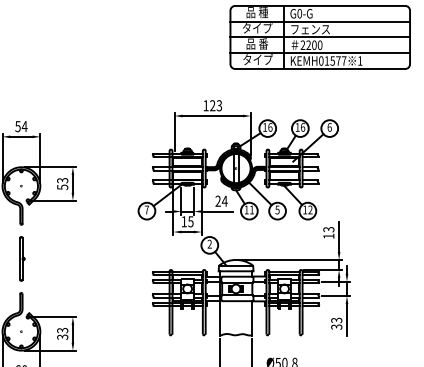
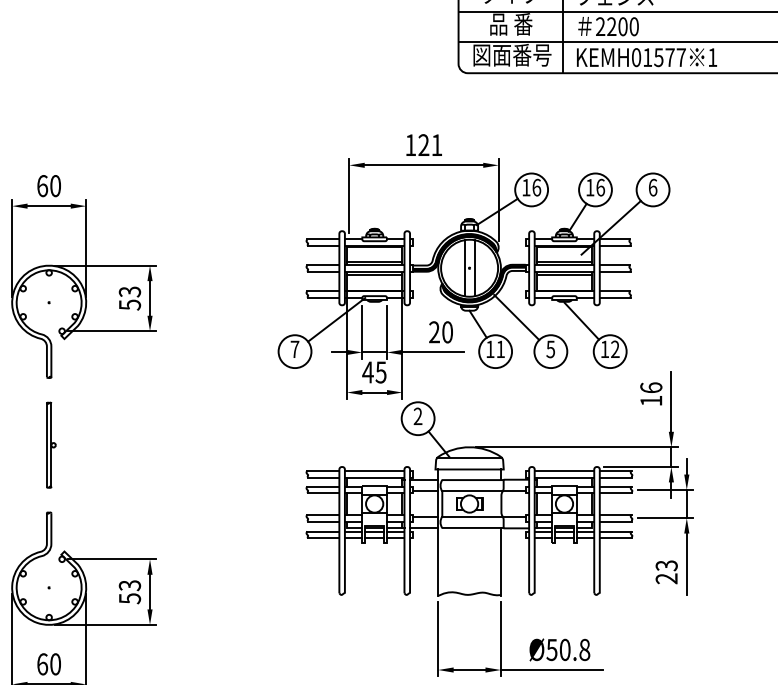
text: (257, 59) -> (511, 54), タイプ -> 図面番号
text: (219, 105) -> (437, 144), 123 -> 121
text: (21, 126) -> (49, 185), 54 -> 60
text: (224, 200) -> (446, 330), 24 -> 20
text: (184, 221) -> (368, 371), 15 -> 45
text: (328, 229) -> (650, 387), 13 -> 16
text: (337, 326) -> (668, 577), 33 -> 23
text: (62, 336) -> (129, 597), 33 -> 53

